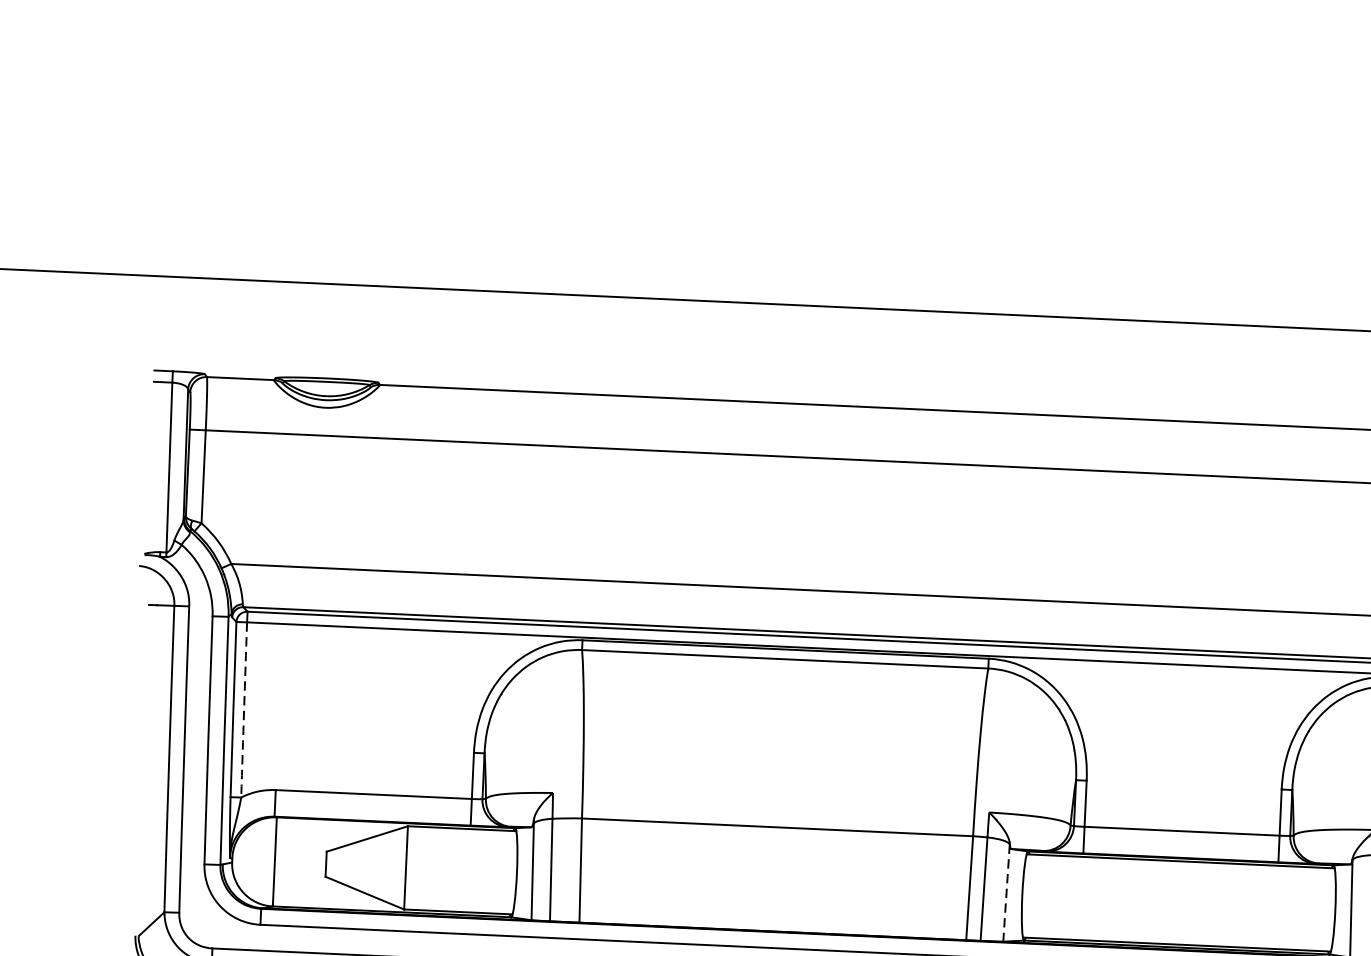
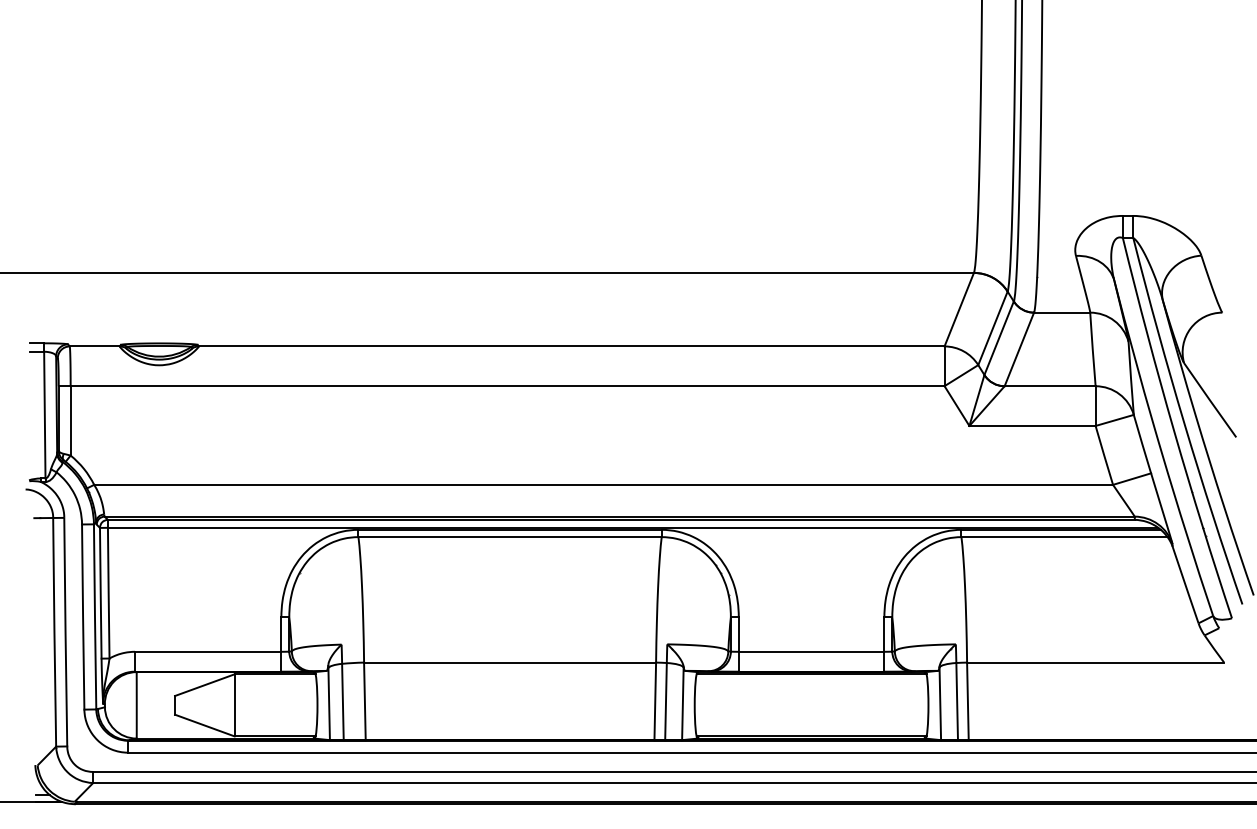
arc: (243, 710) -> (108, 593), dashed -> solid
line: (1005, 893) -> (682, 704), dashed -> solid

